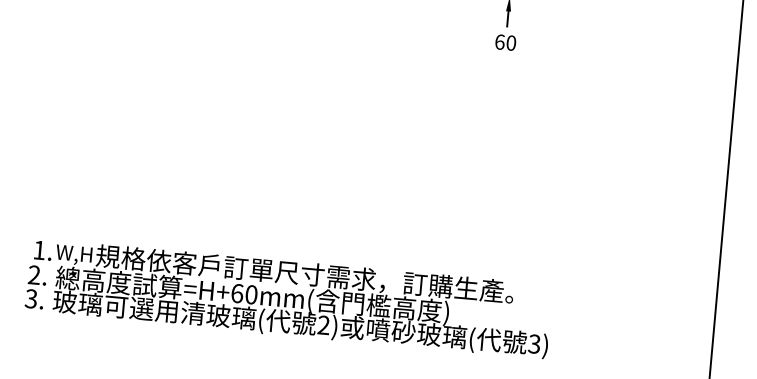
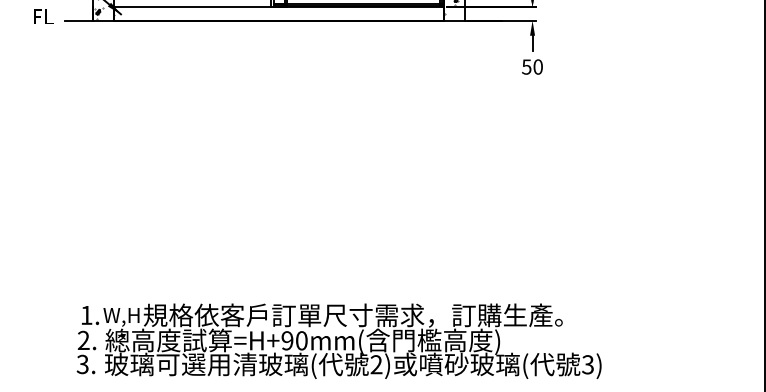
text: (499, 41) -> (526, 66), 60 -> 50
text: (237, 293) -> (287, 340), =H+60mm( -> =H+90mm(

